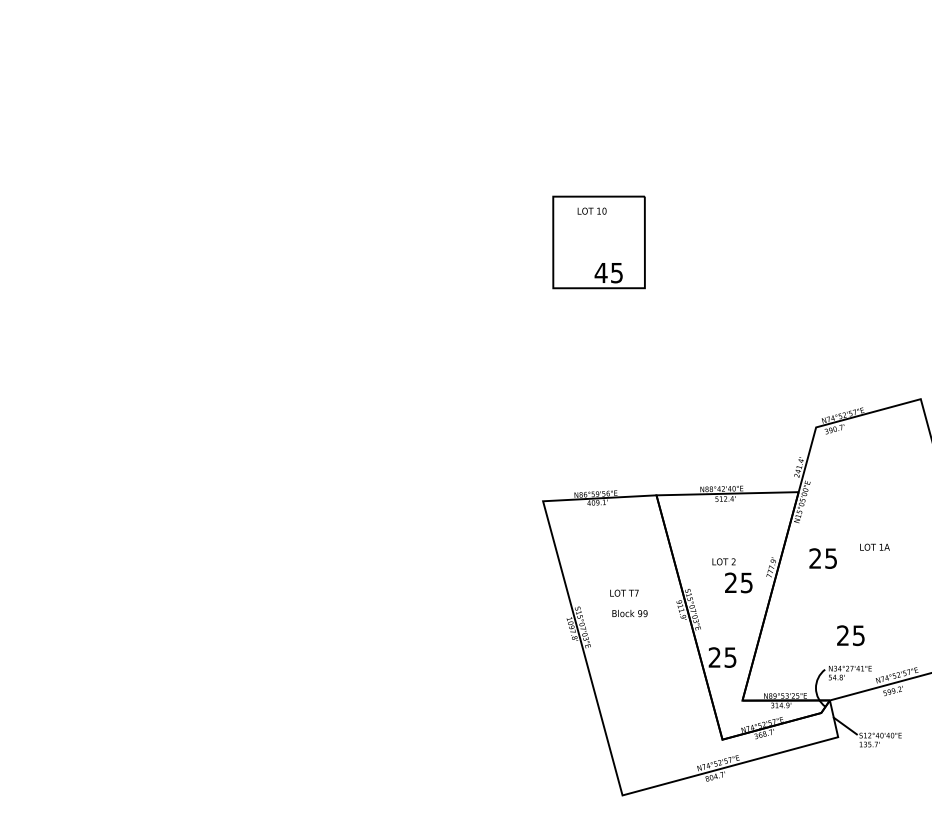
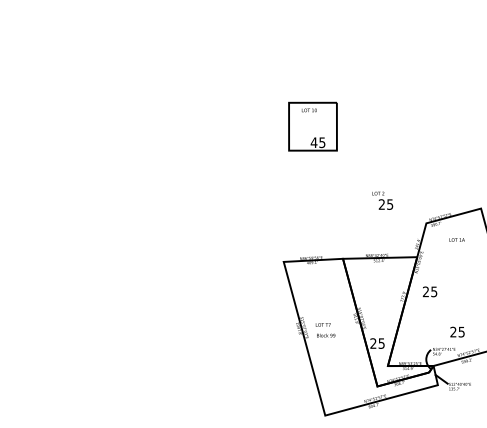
text: (873, 546) -> (456, 239), moved
text: (732, 575) -> (382, 200), moved
text: (628, 603) -> (325, 330), moved
text: (850, 634) -> (457, 331), moved

